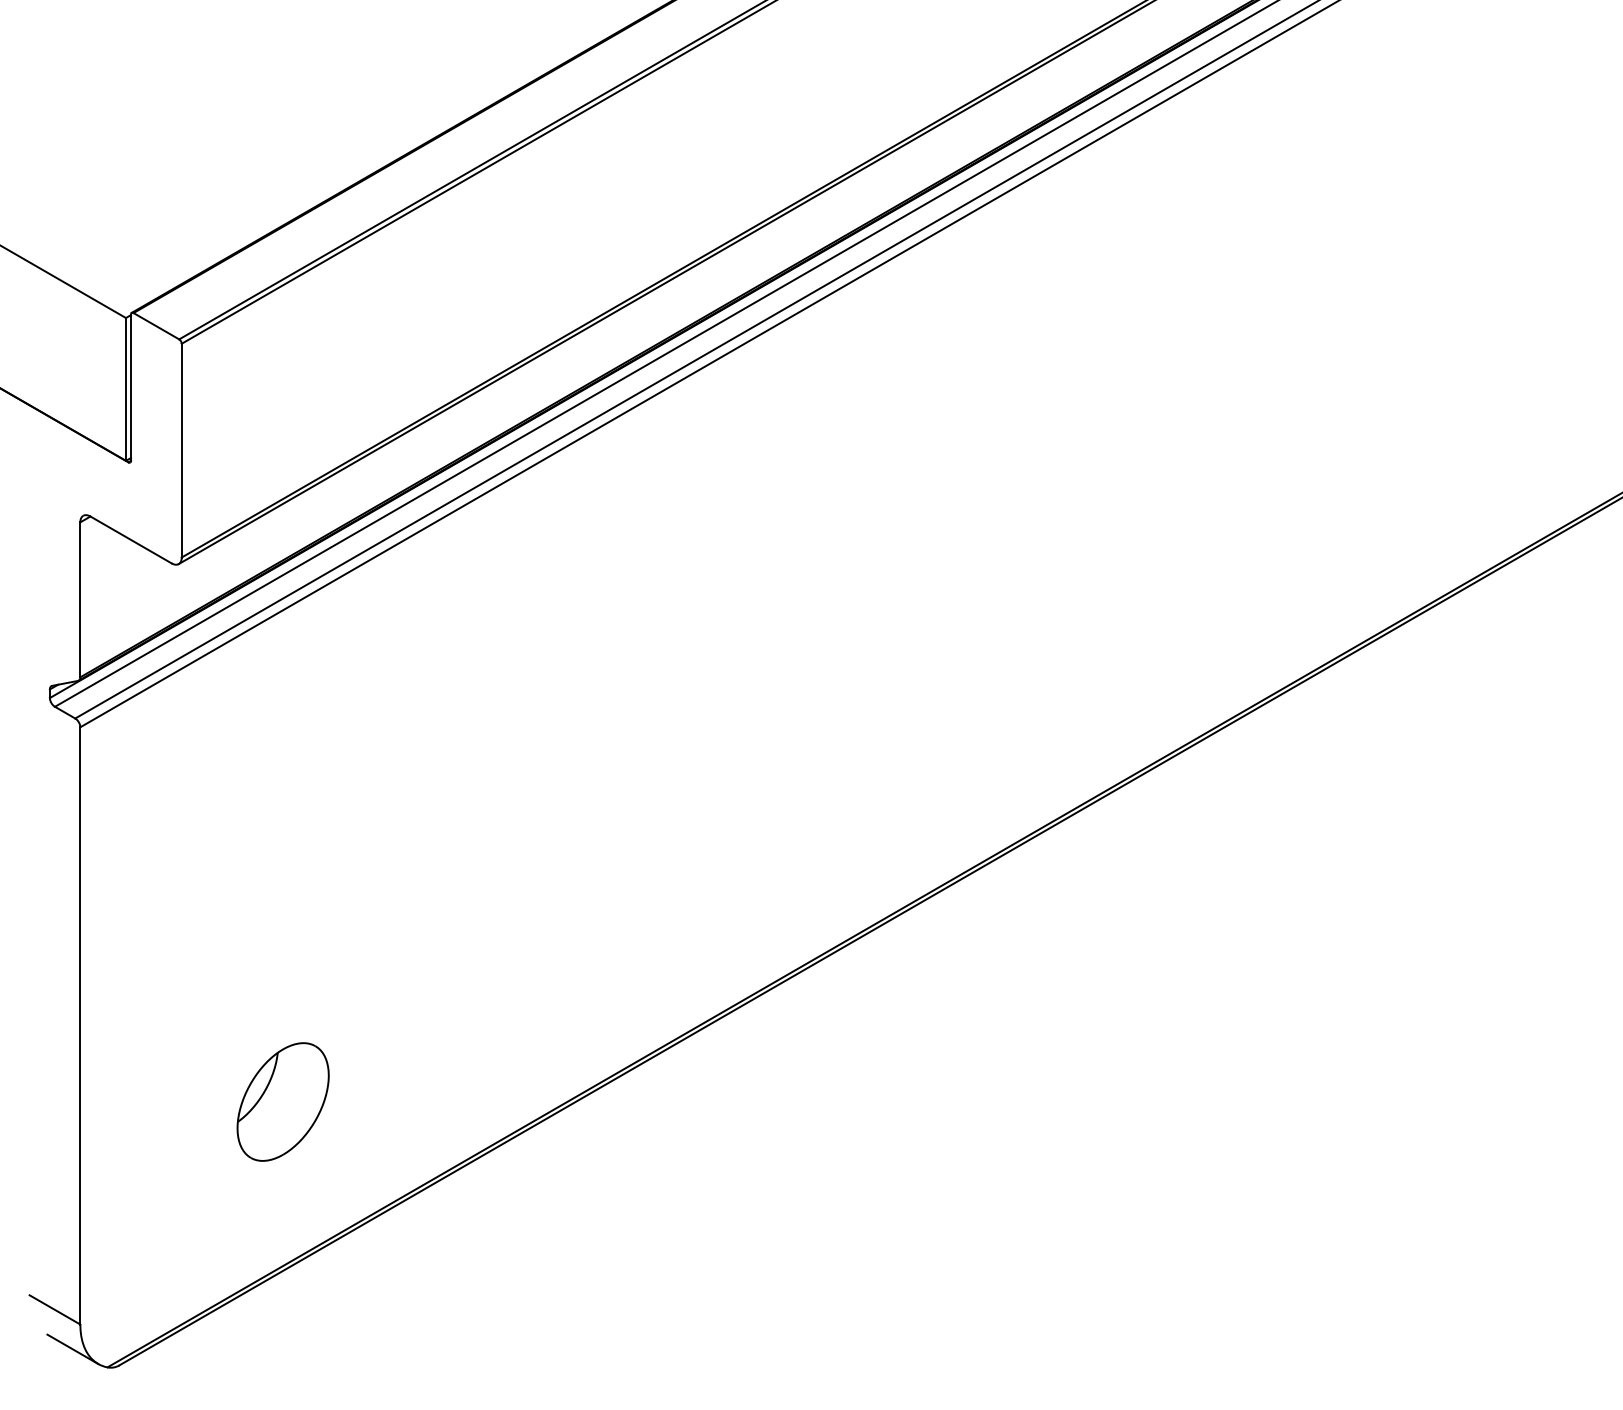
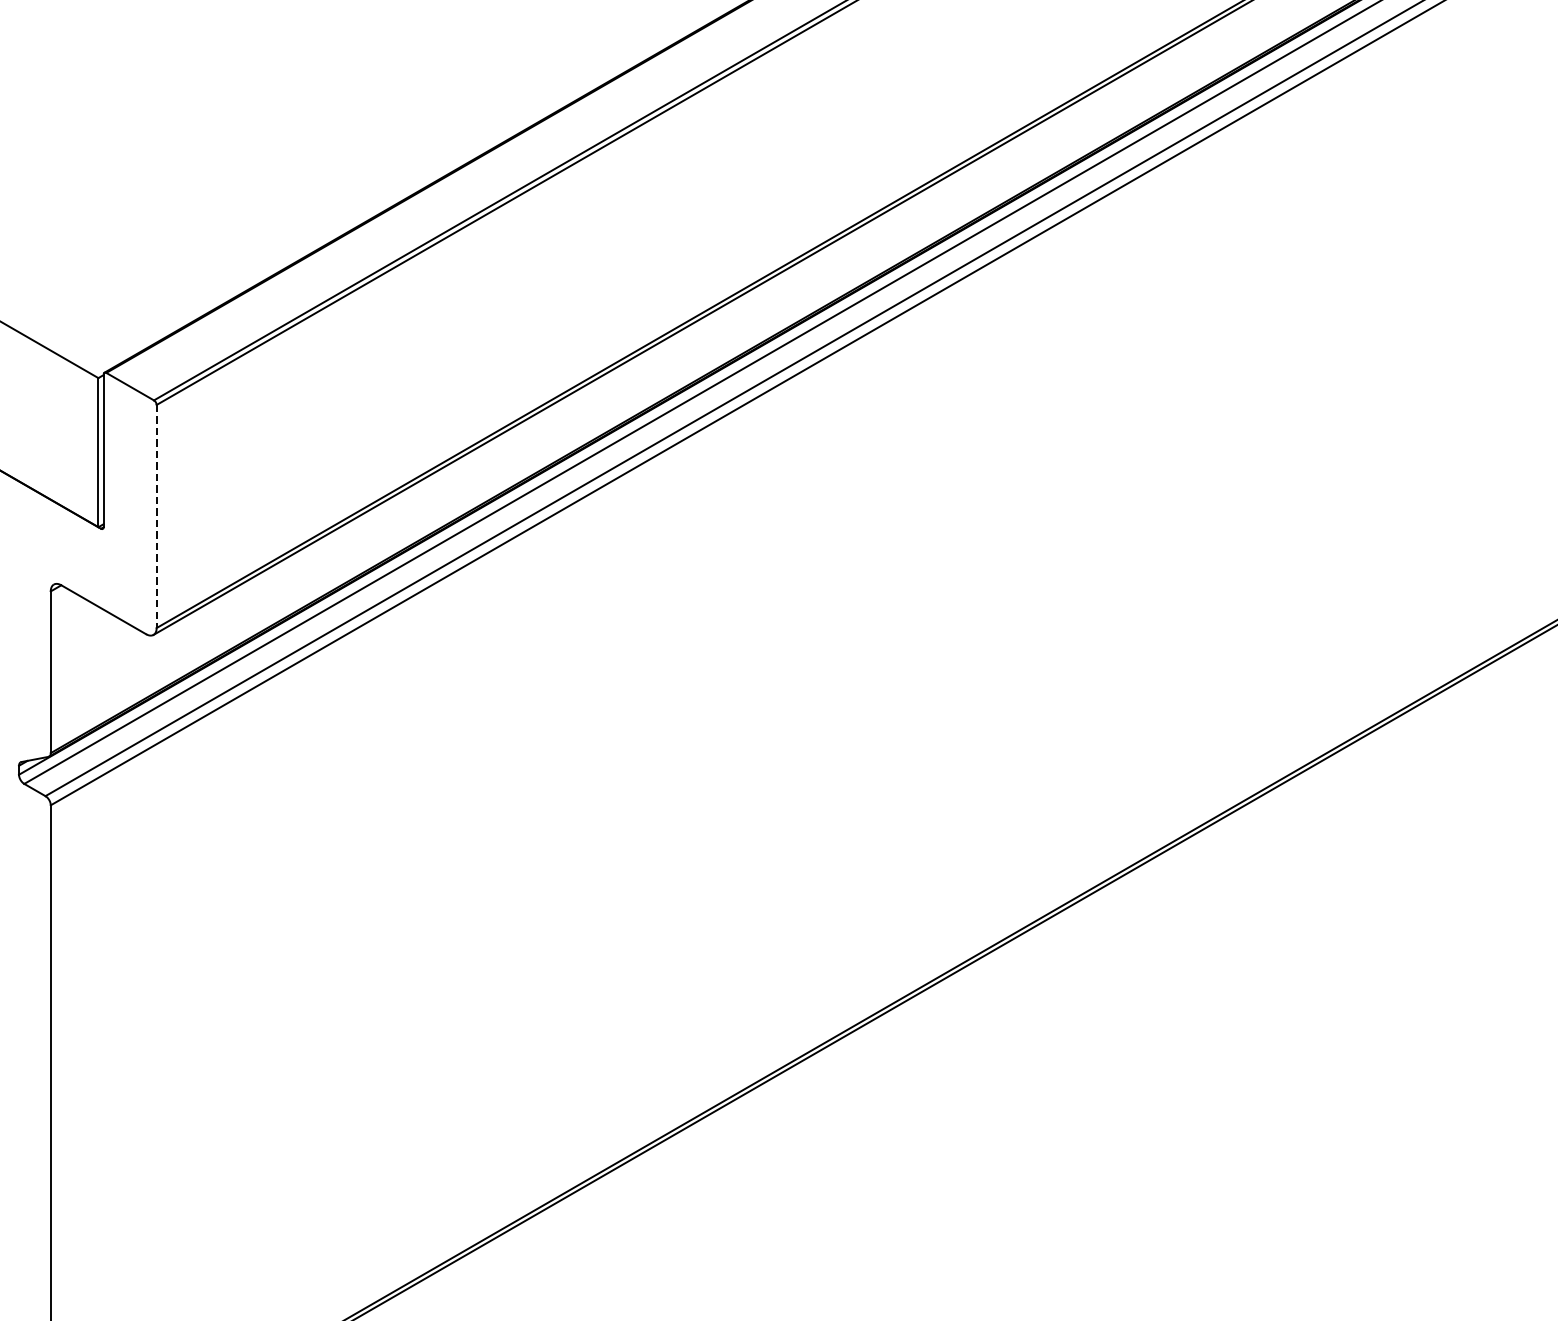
line: (181, 450) -> (156, 516), solid -> dashed
part: (282, 1101) -> (261, 1195), removed

